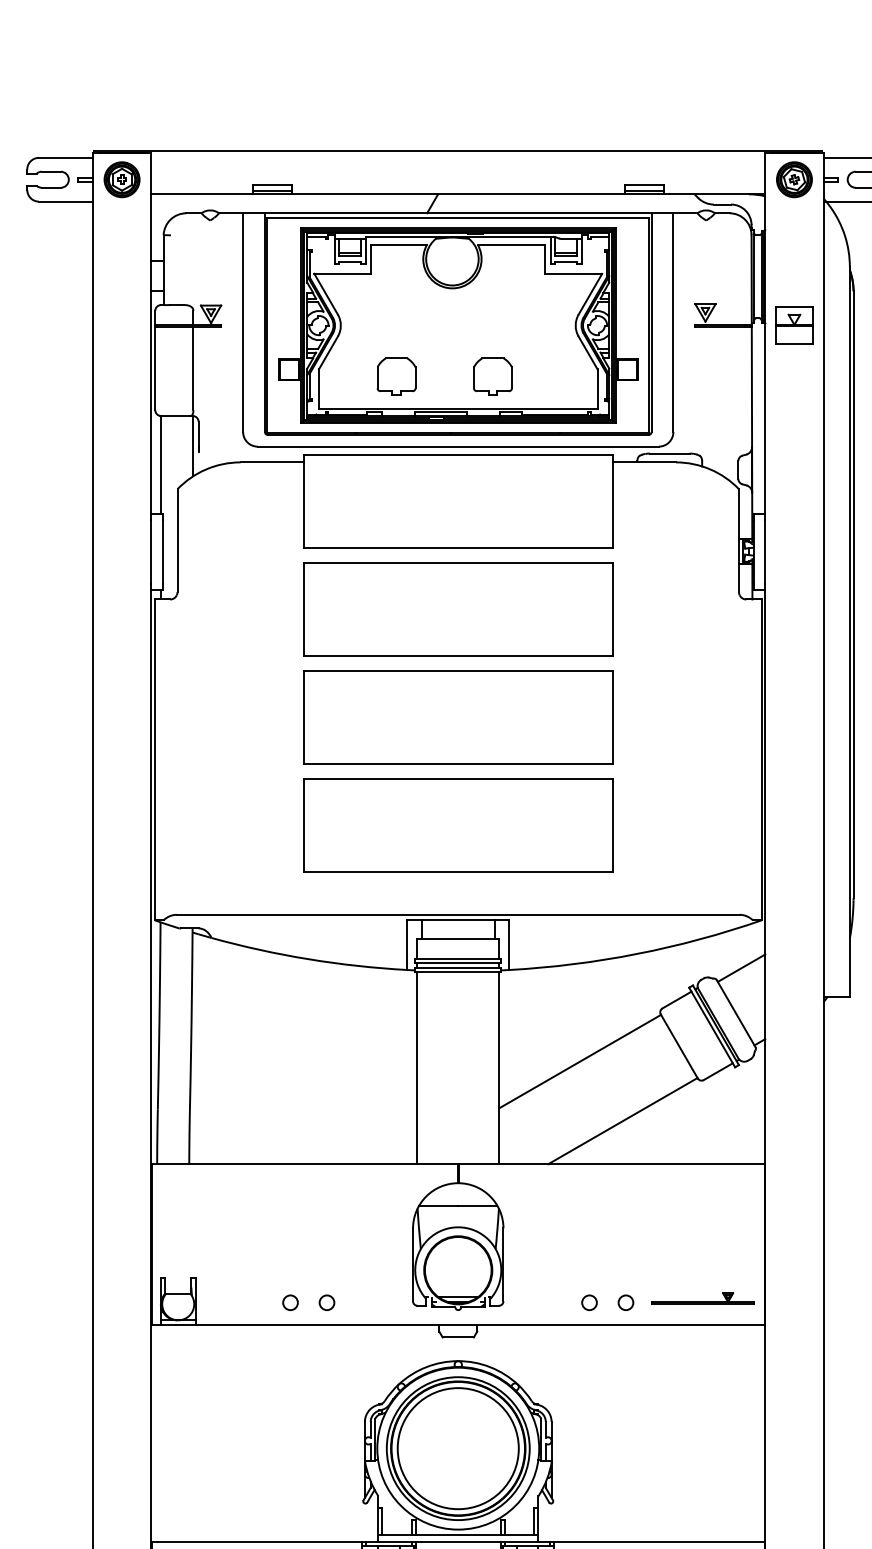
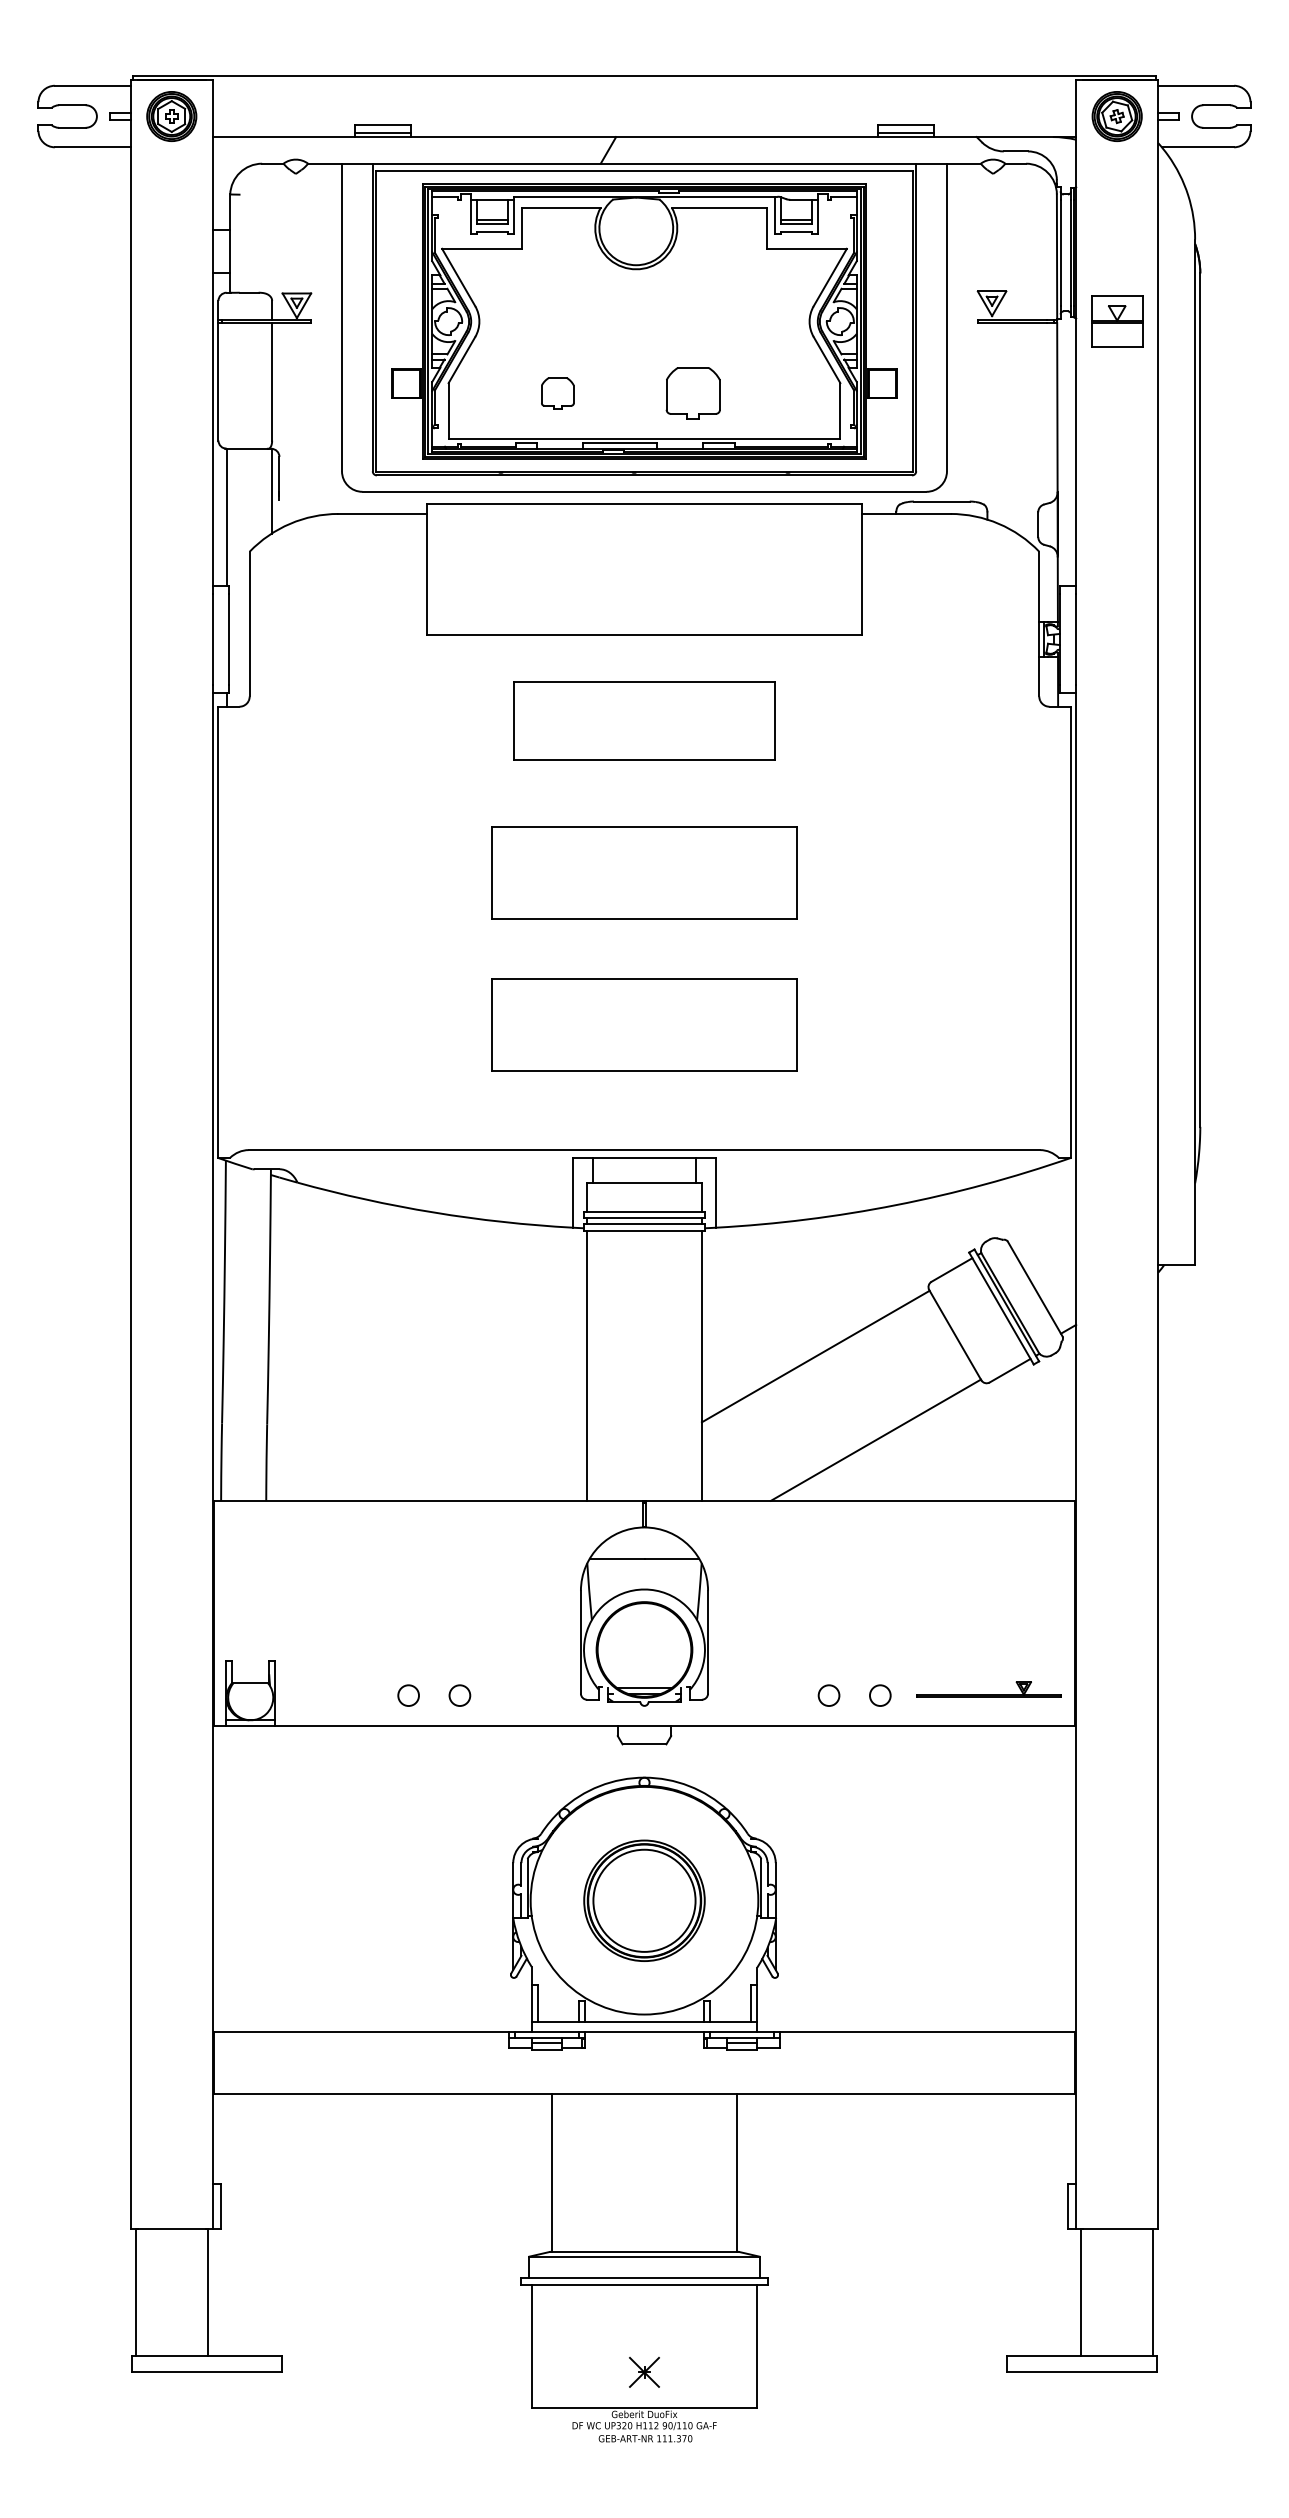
part: (396, 376) -> (557, 393), size x0.6
part: (458, 609) -> (644, 720), size x0.6
part: (458, 717) -> (644, 872), size x0.7
part: (458, 825) -> (644, 1024), size x0.7
line: (741, 967) -> (1042, 1224), removed
part: (458, 1448) -> (644, 1900), size x0.6

